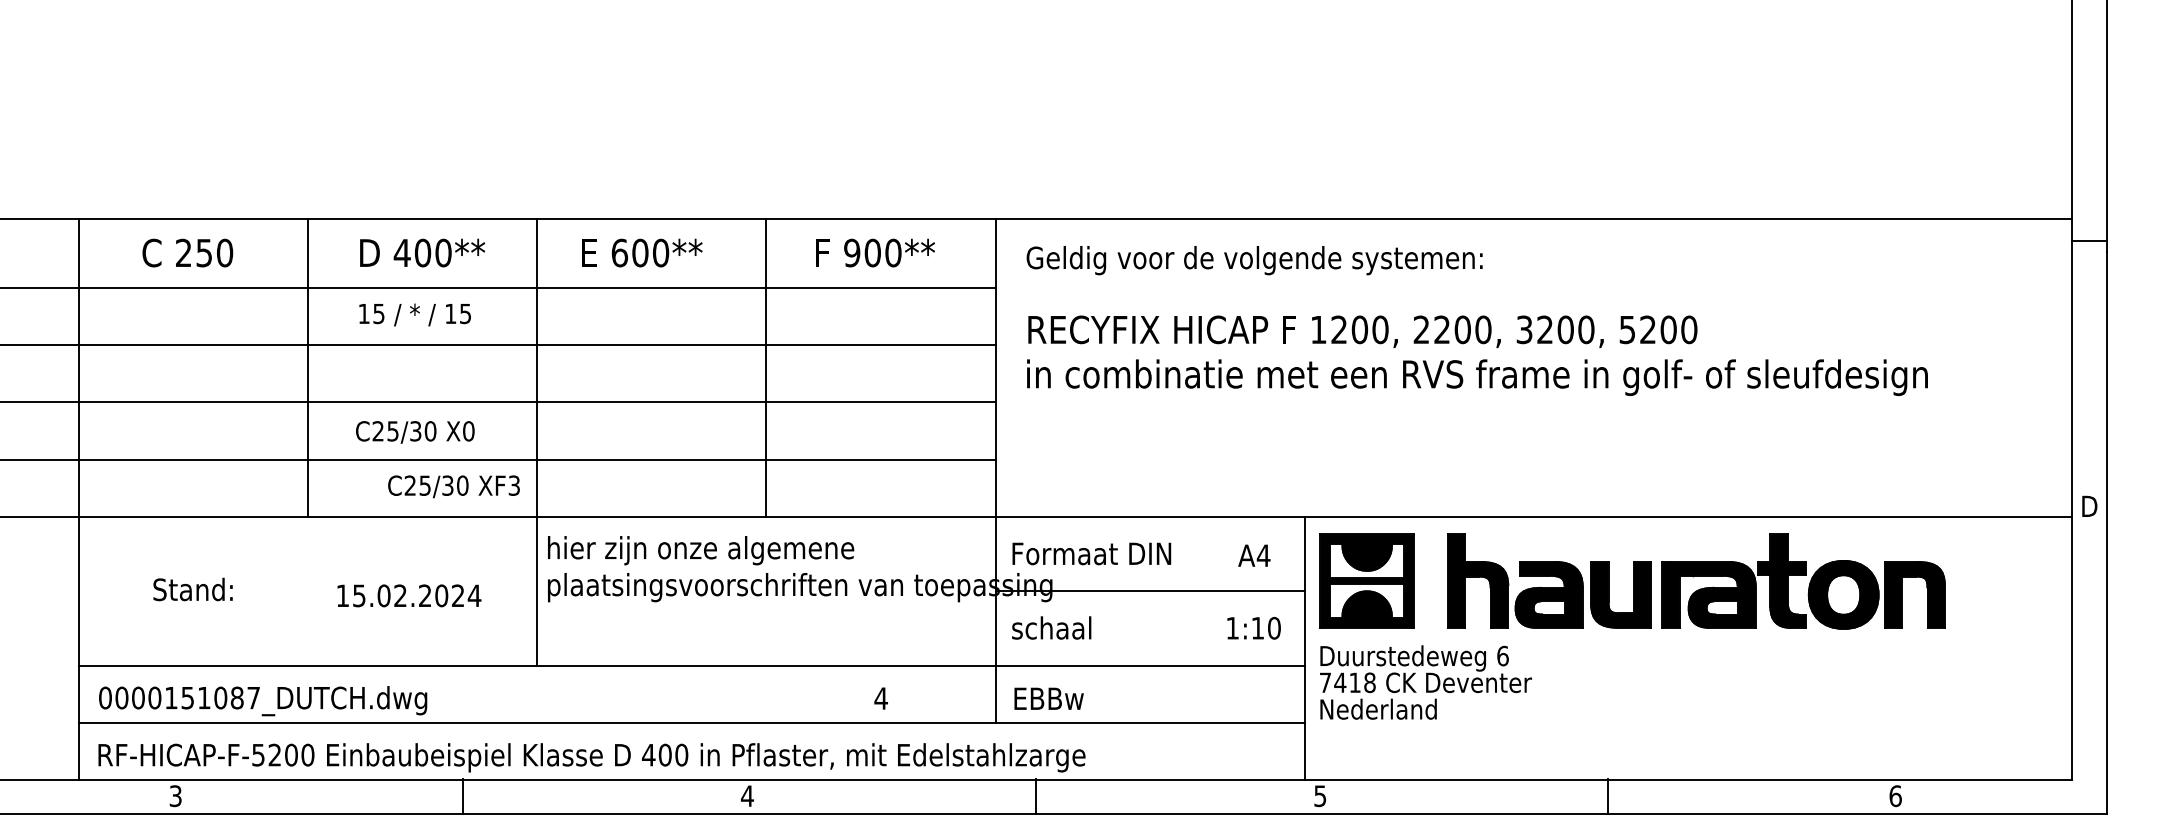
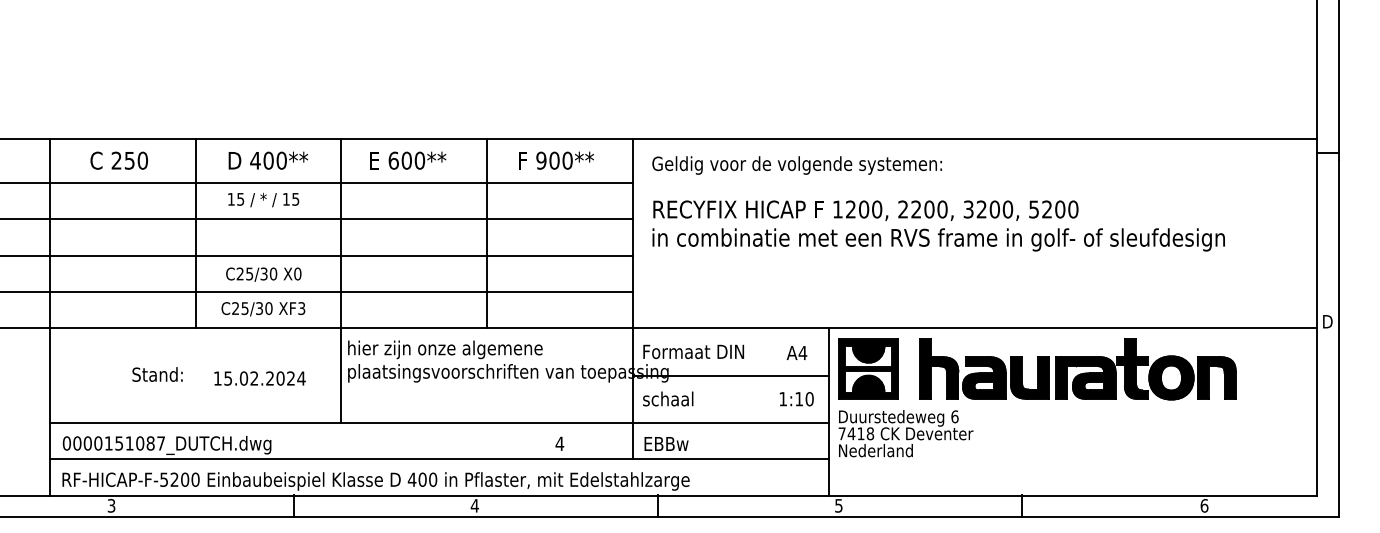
text: (454, 487) -> (263, 309), moved
text: (192, 589) -> (157, 374), moved

